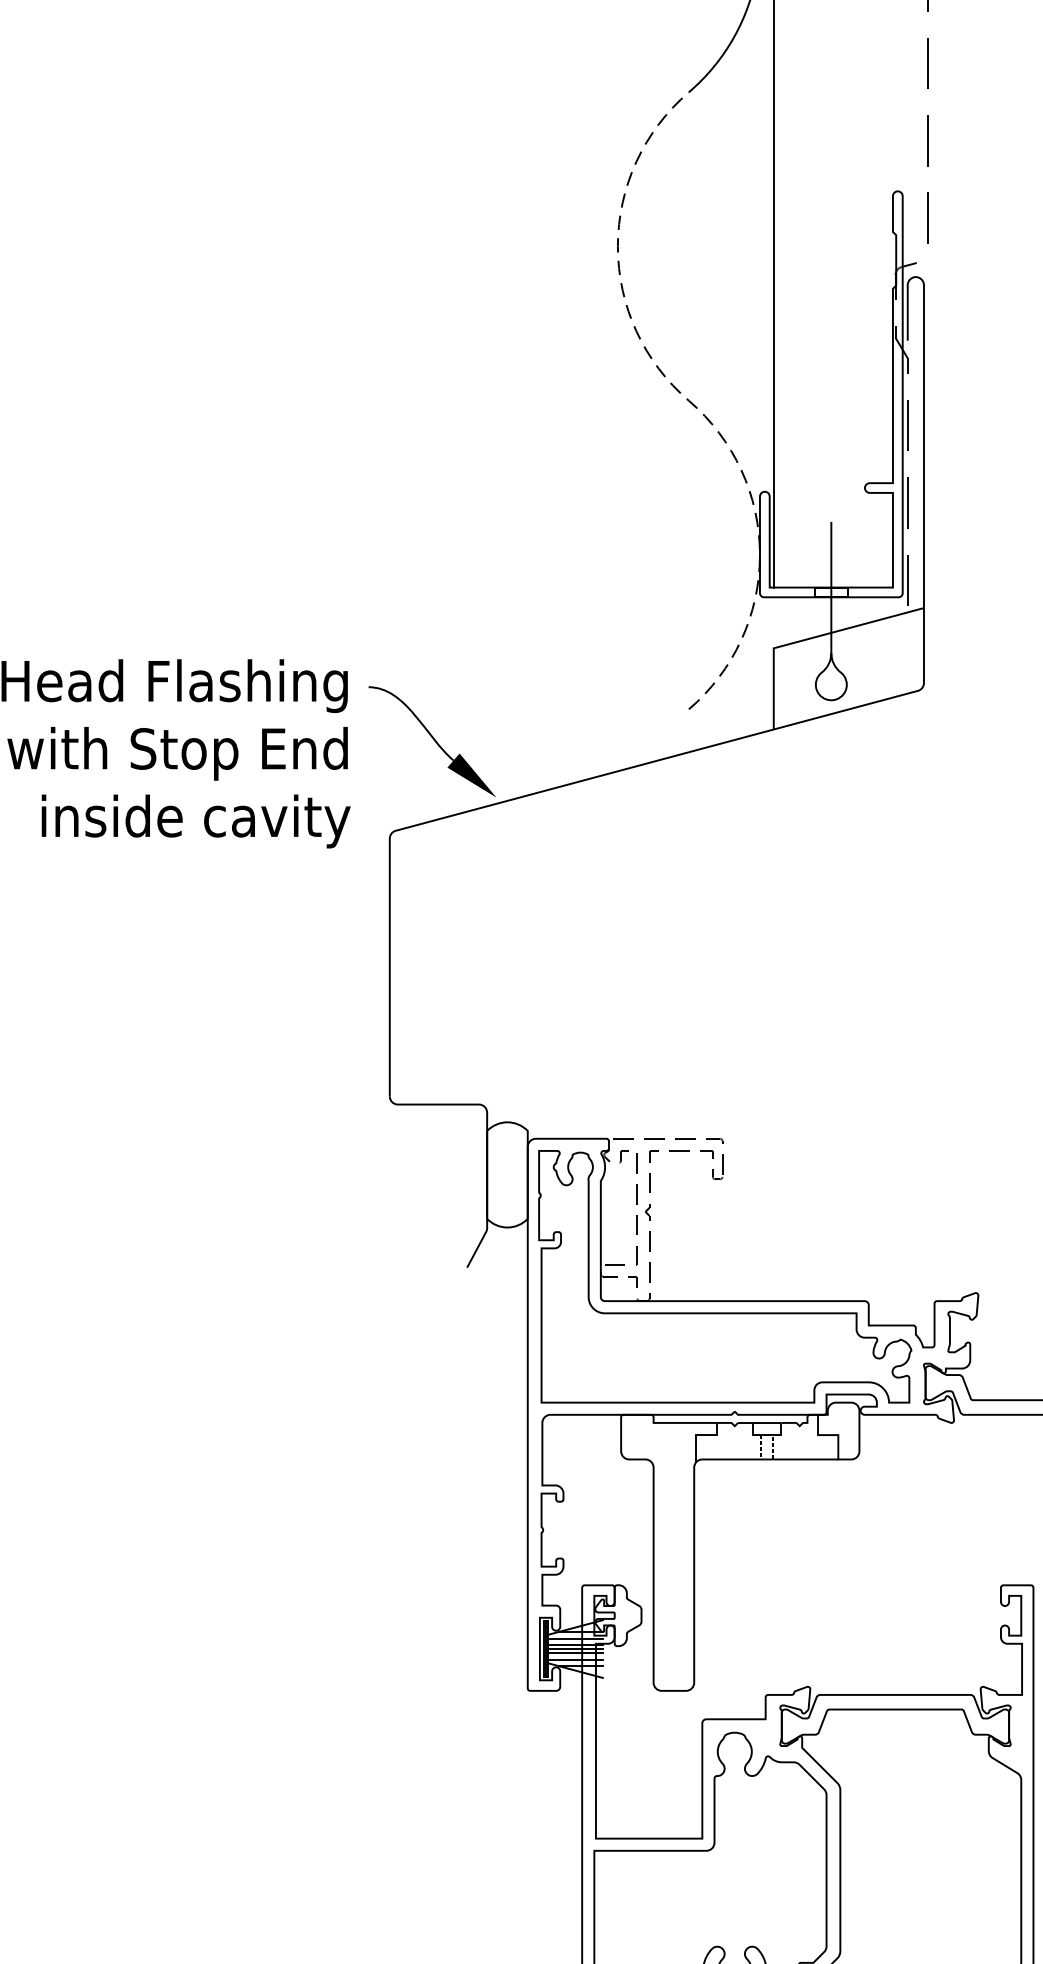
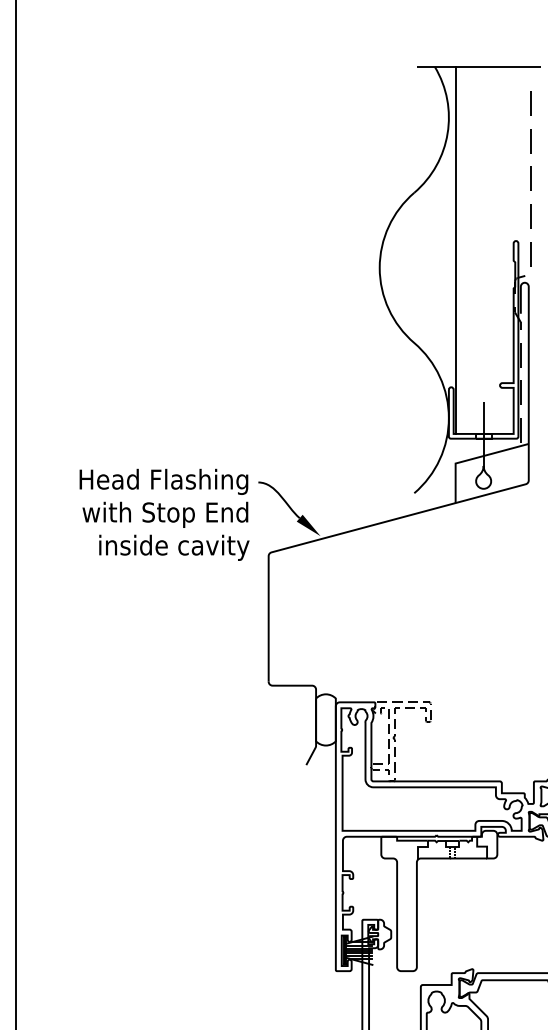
line: (689, 401) -> (414, 343), dashed -> solid

